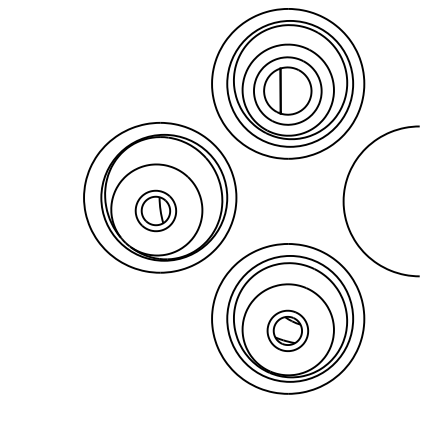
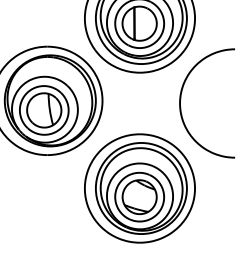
part: (155, 210) -> (43, 110), size x1.67
part: (287, 330) -> (139, 196), size x1.67

